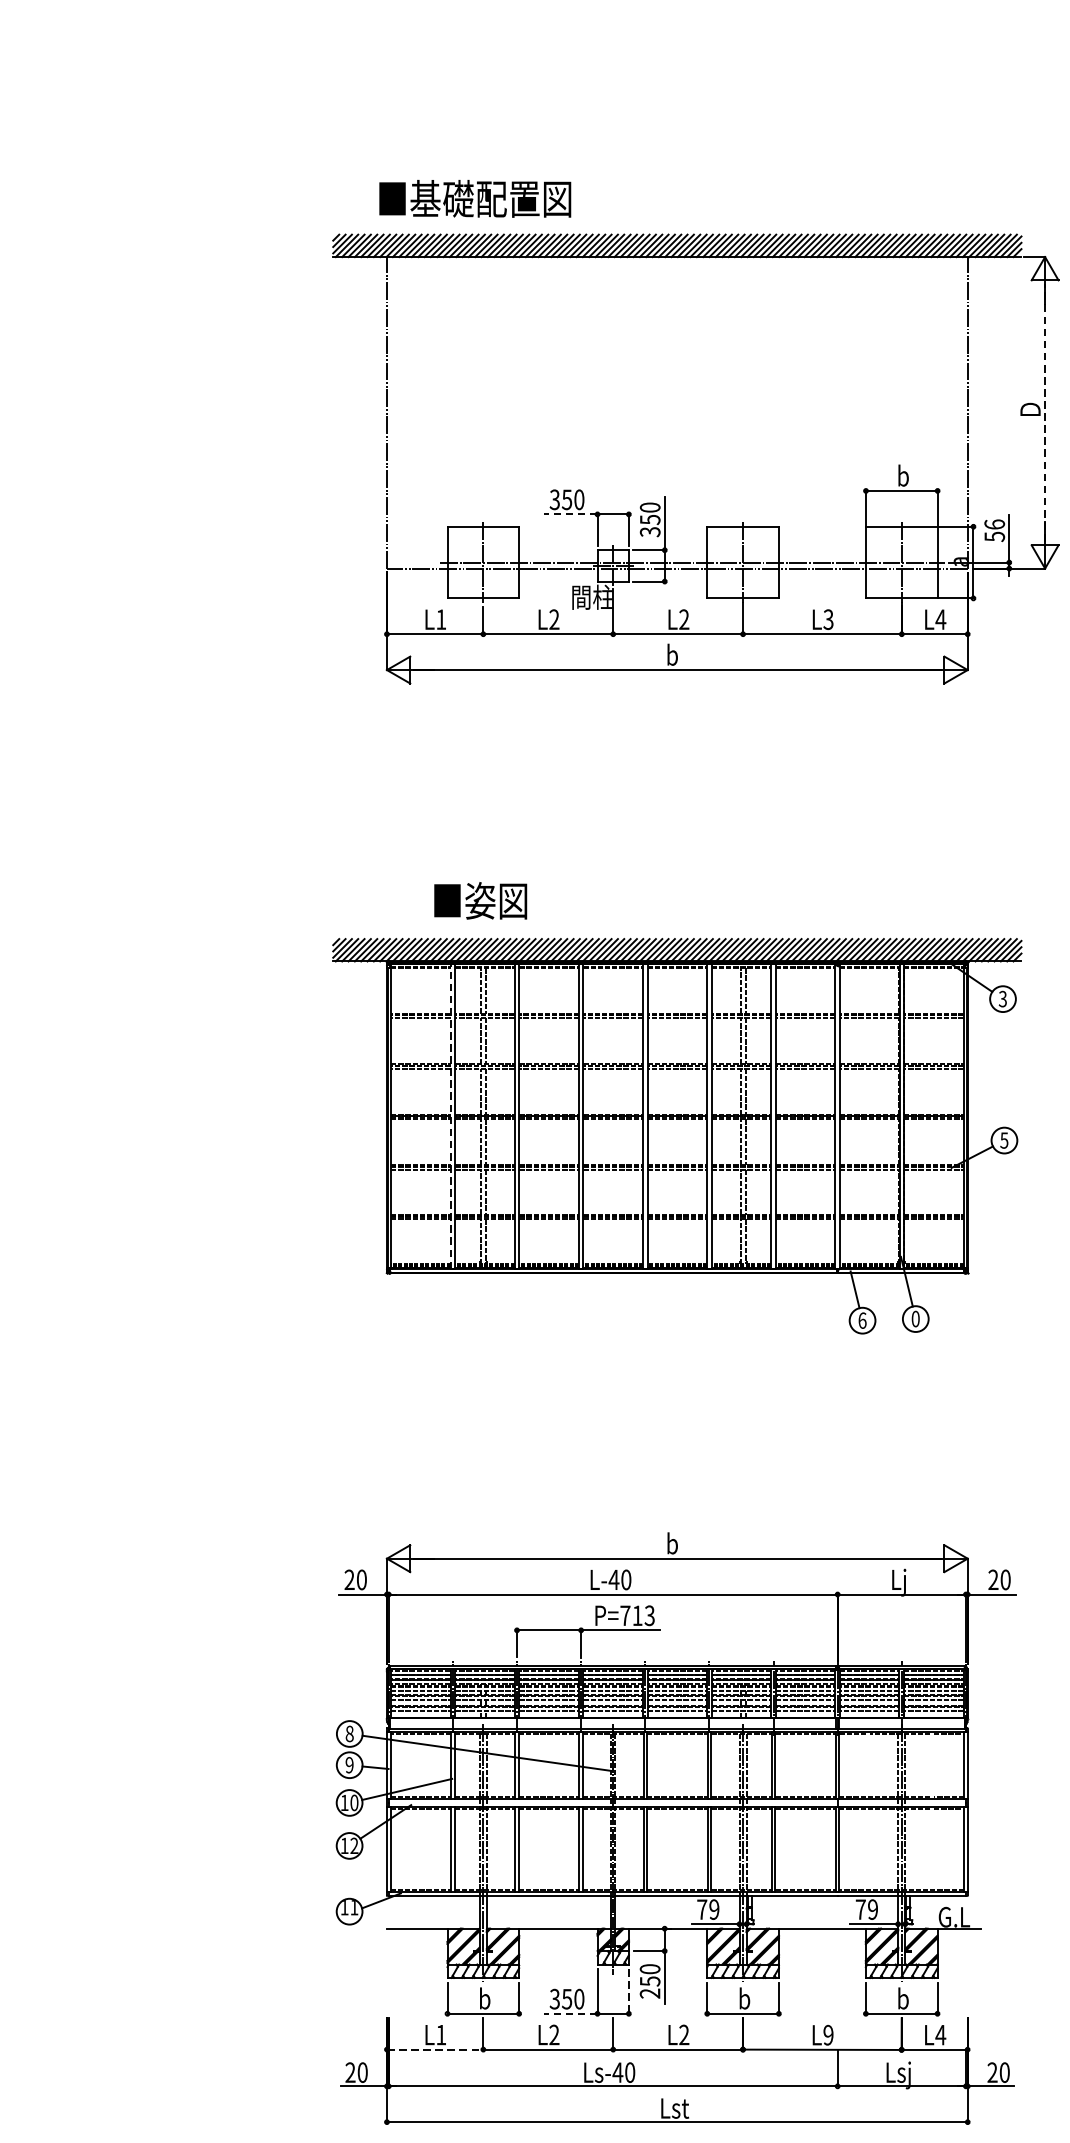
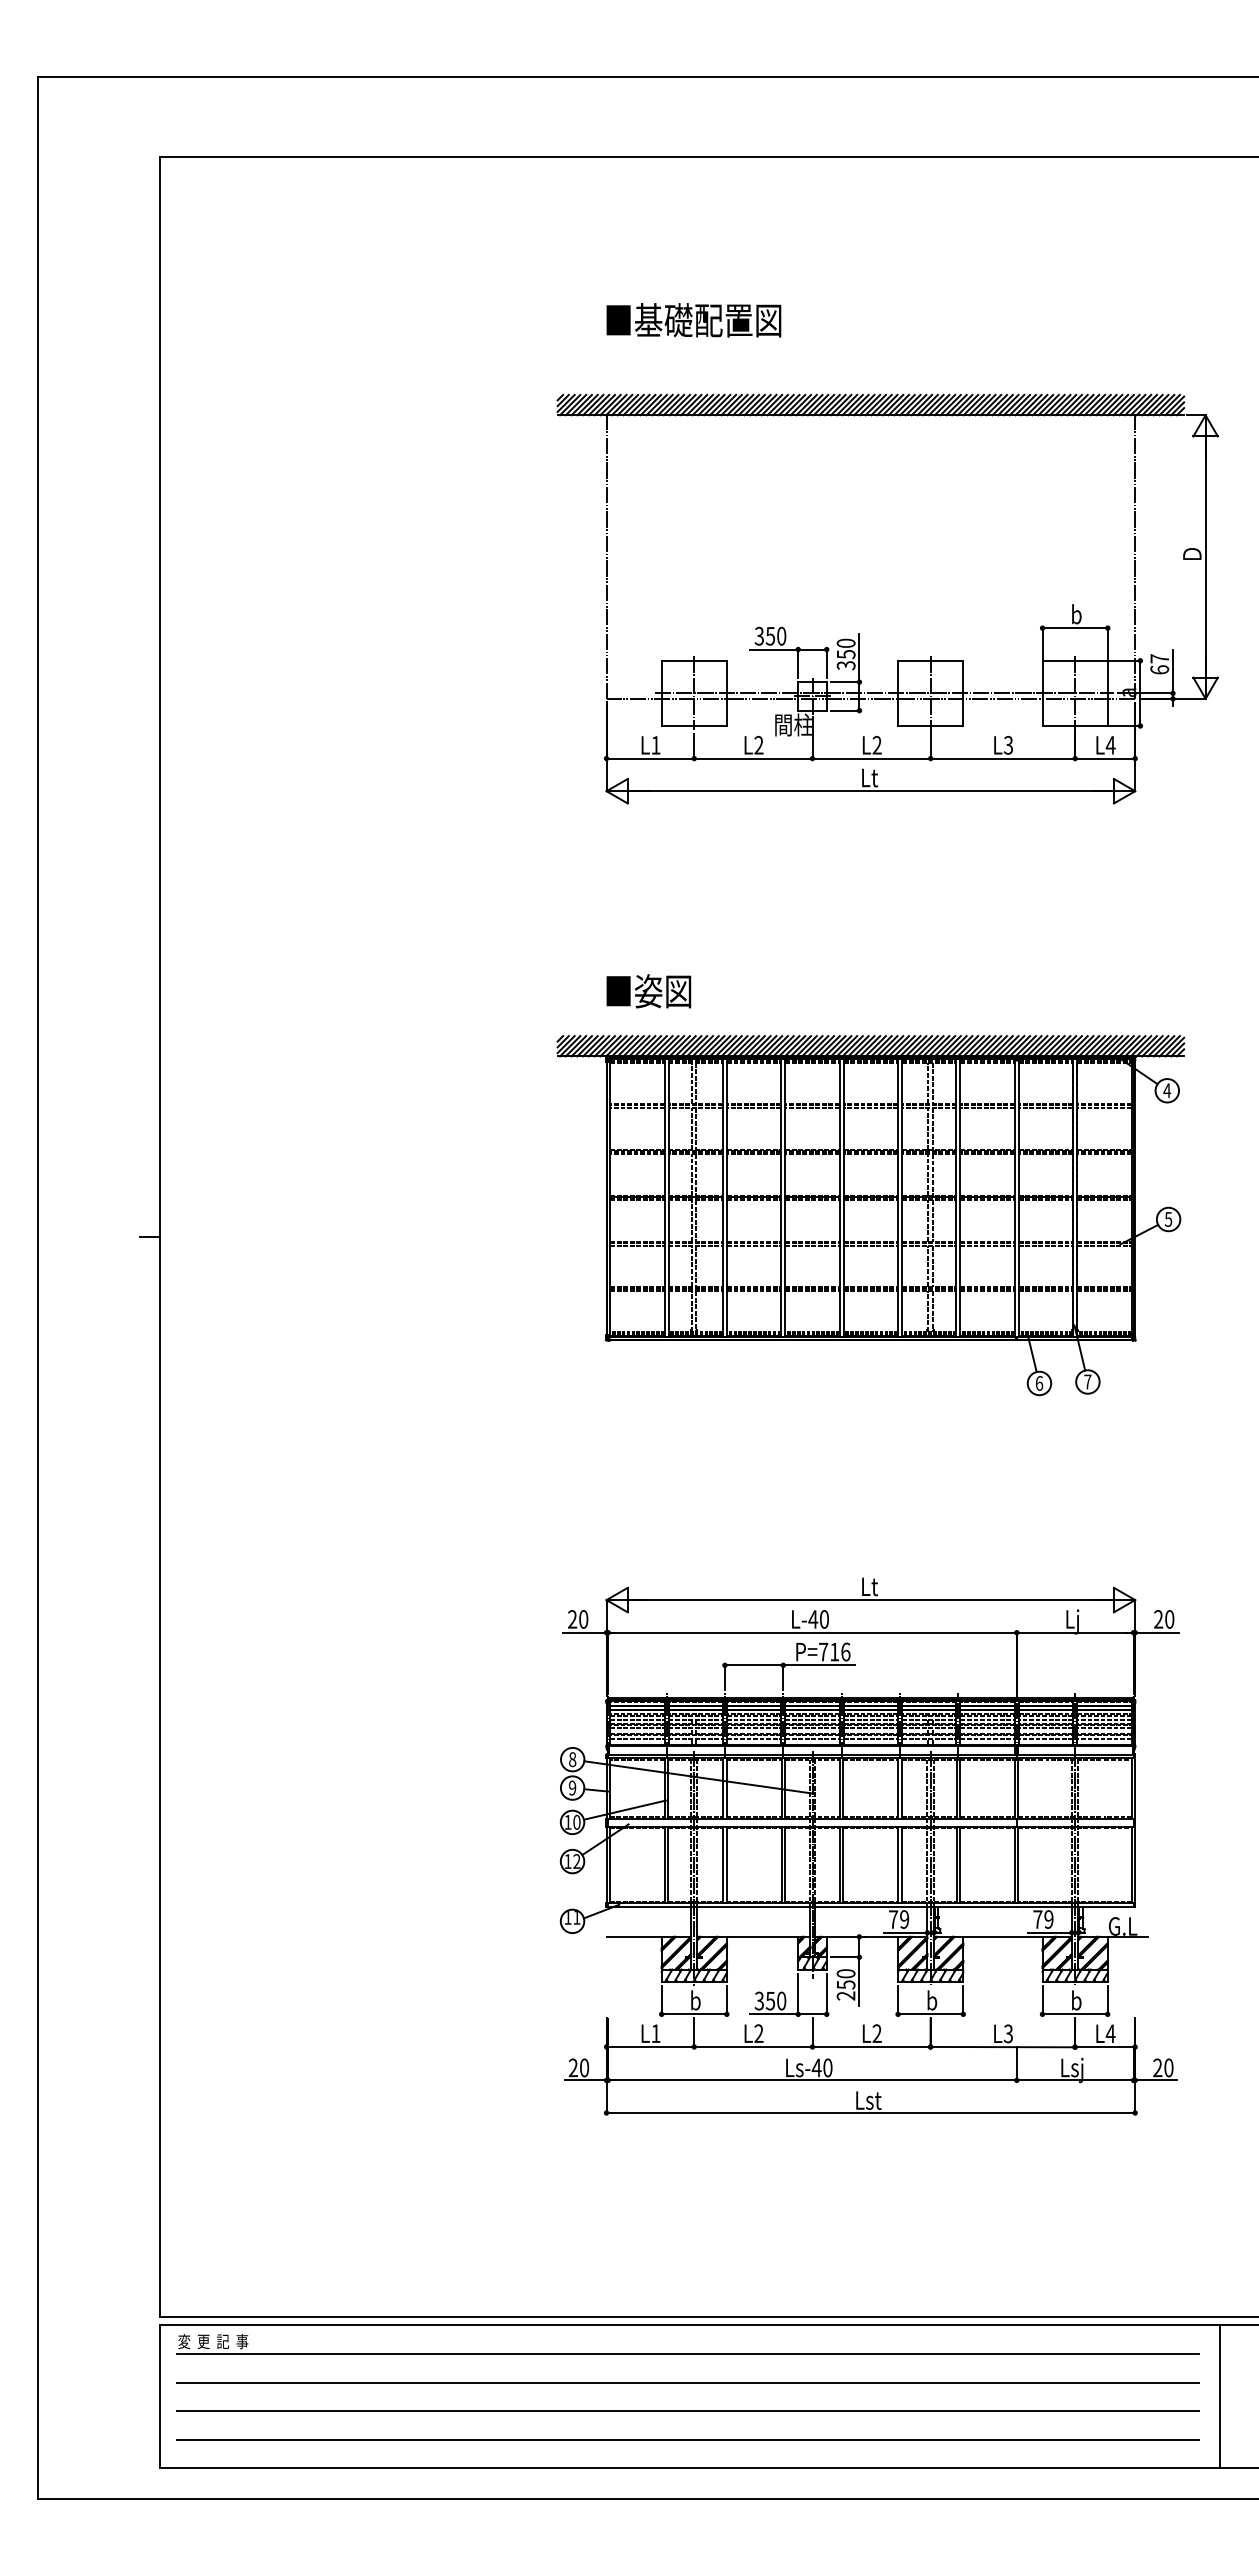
text: (474, 199) -> (693, 320), moved
line: (1044, 412) -> (1205, 556), dashed -> solid
line: (570, 514) -> (773, 649), dashed -> solid
text: (994, 530) -> (1159, 664), 56 -> 67
text: (676, 654) -> (870, 777), b -> Lt
text: (480, 901) -> (648, 991), moved
text: (1003, 998) -> (1167, 1090), 3 -> 4
line: (450, 1116) -> (664, 1197), dashed -> solid
text: (915, 1318) -> (1087, 1381), 0 -> 7
text: (676, 1543) -> (870, 1586), b -> Lt
text: (649, 1615) -> (845, 1651), P=713 -> P=716
line: (628, 1991) -> (826, 1994), dashed -> solid
line: (570, 2013) -> (773, 2014), dashed -> solid
text: (827, 2034) -> (1007, 2033), L9 -> L3
line: (435, 2049) -> (650, 2046), dashed -> solid

